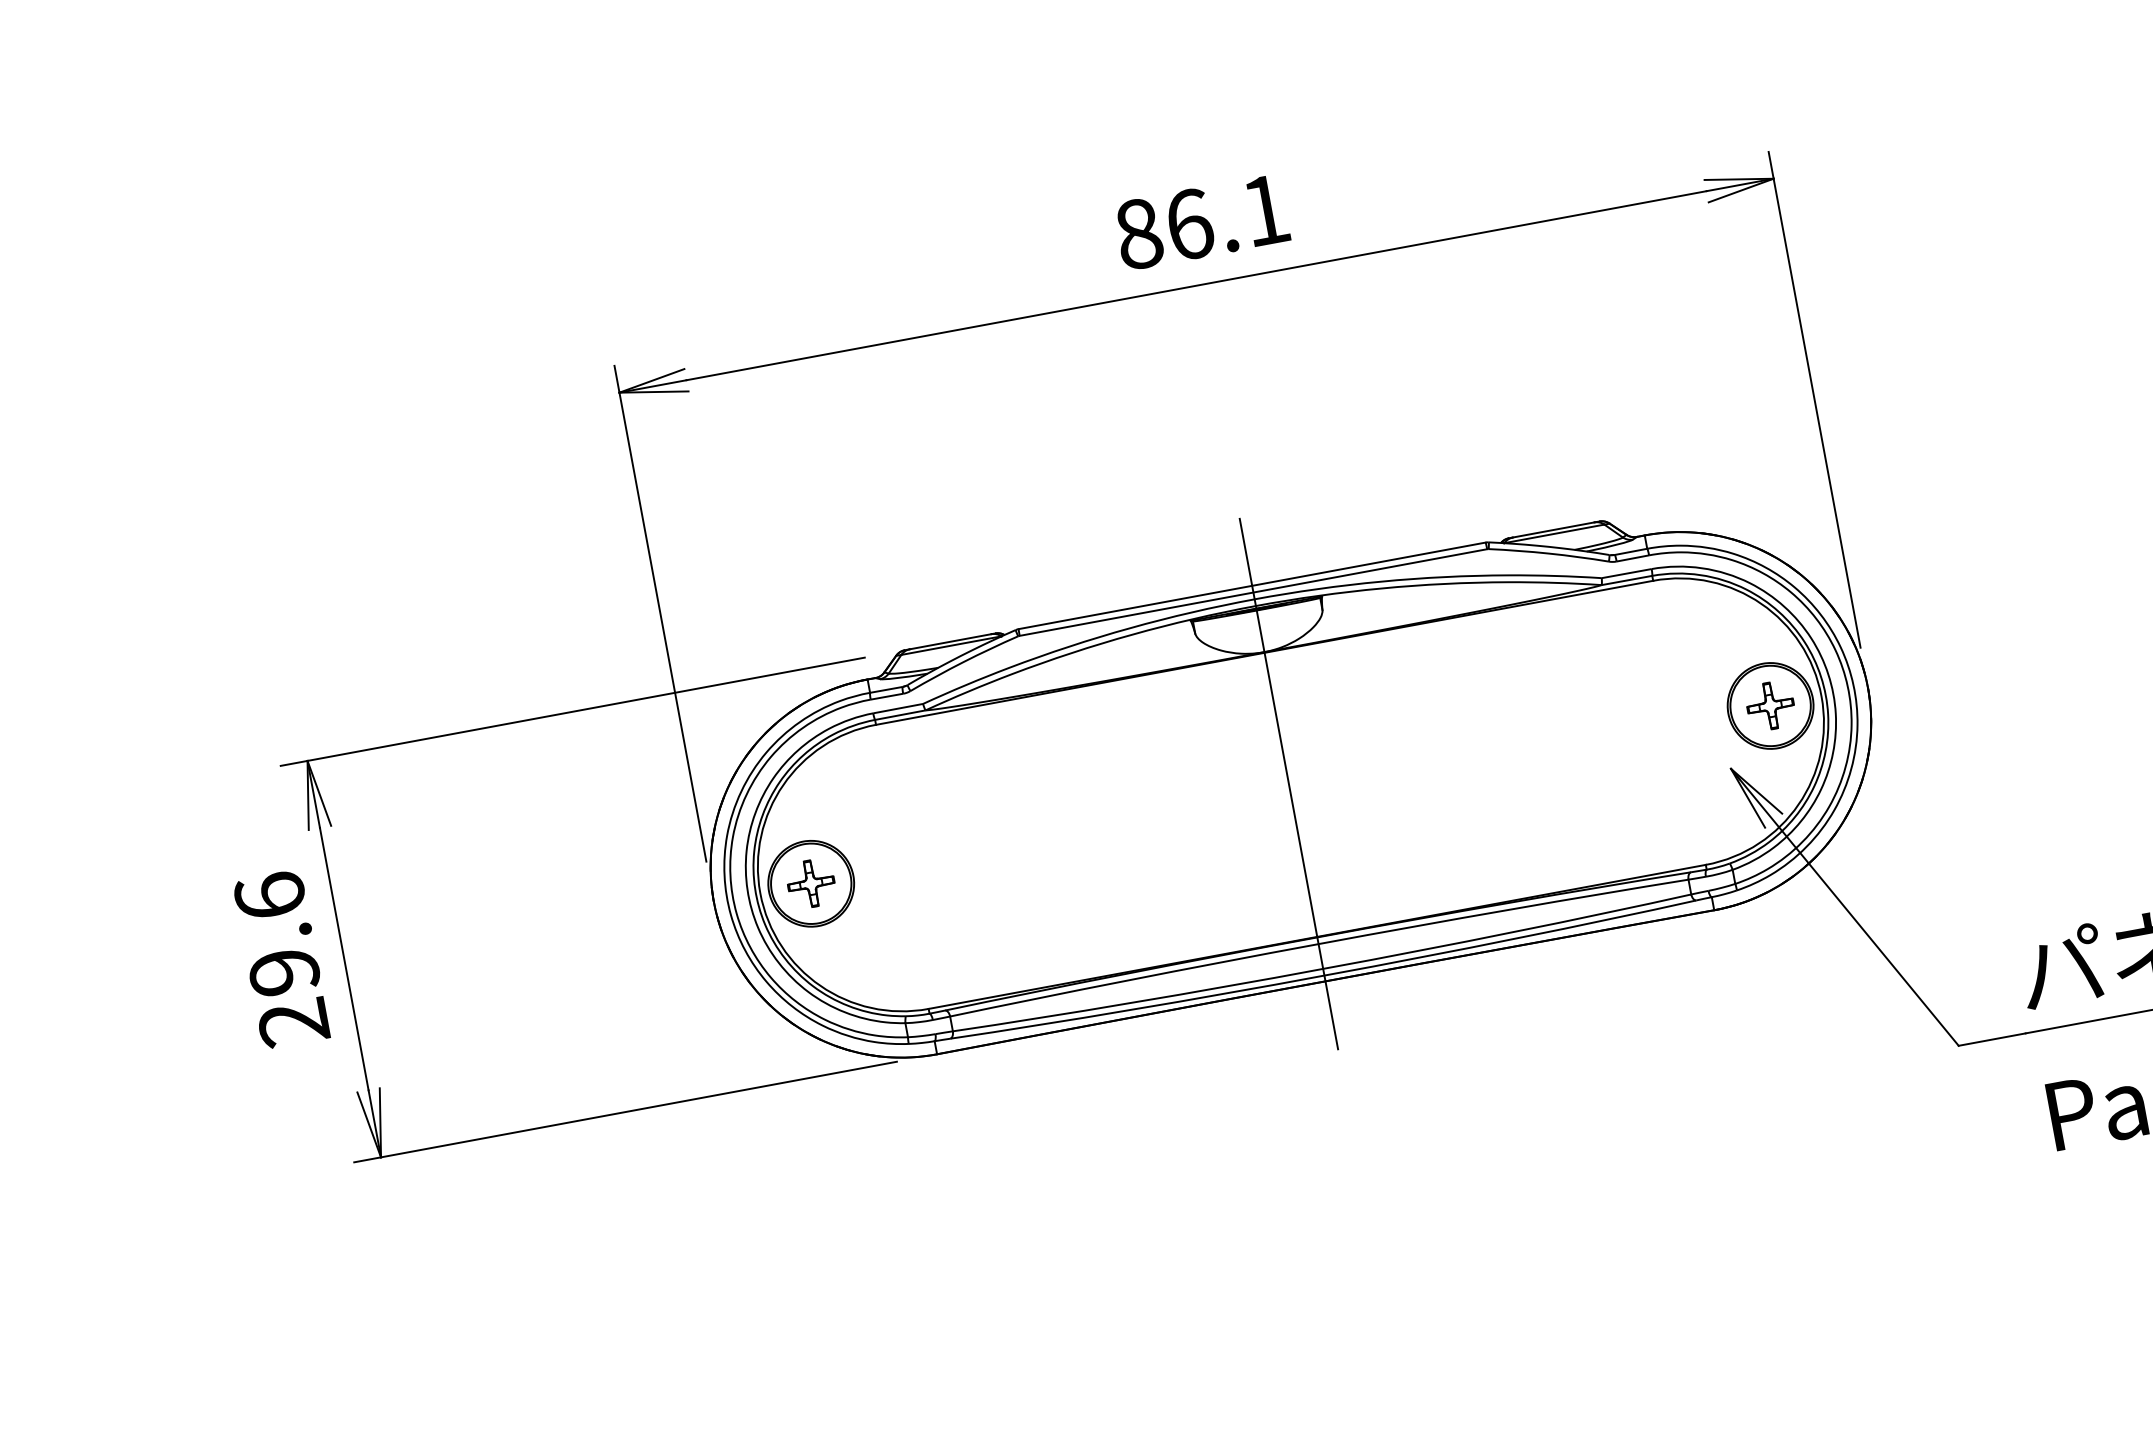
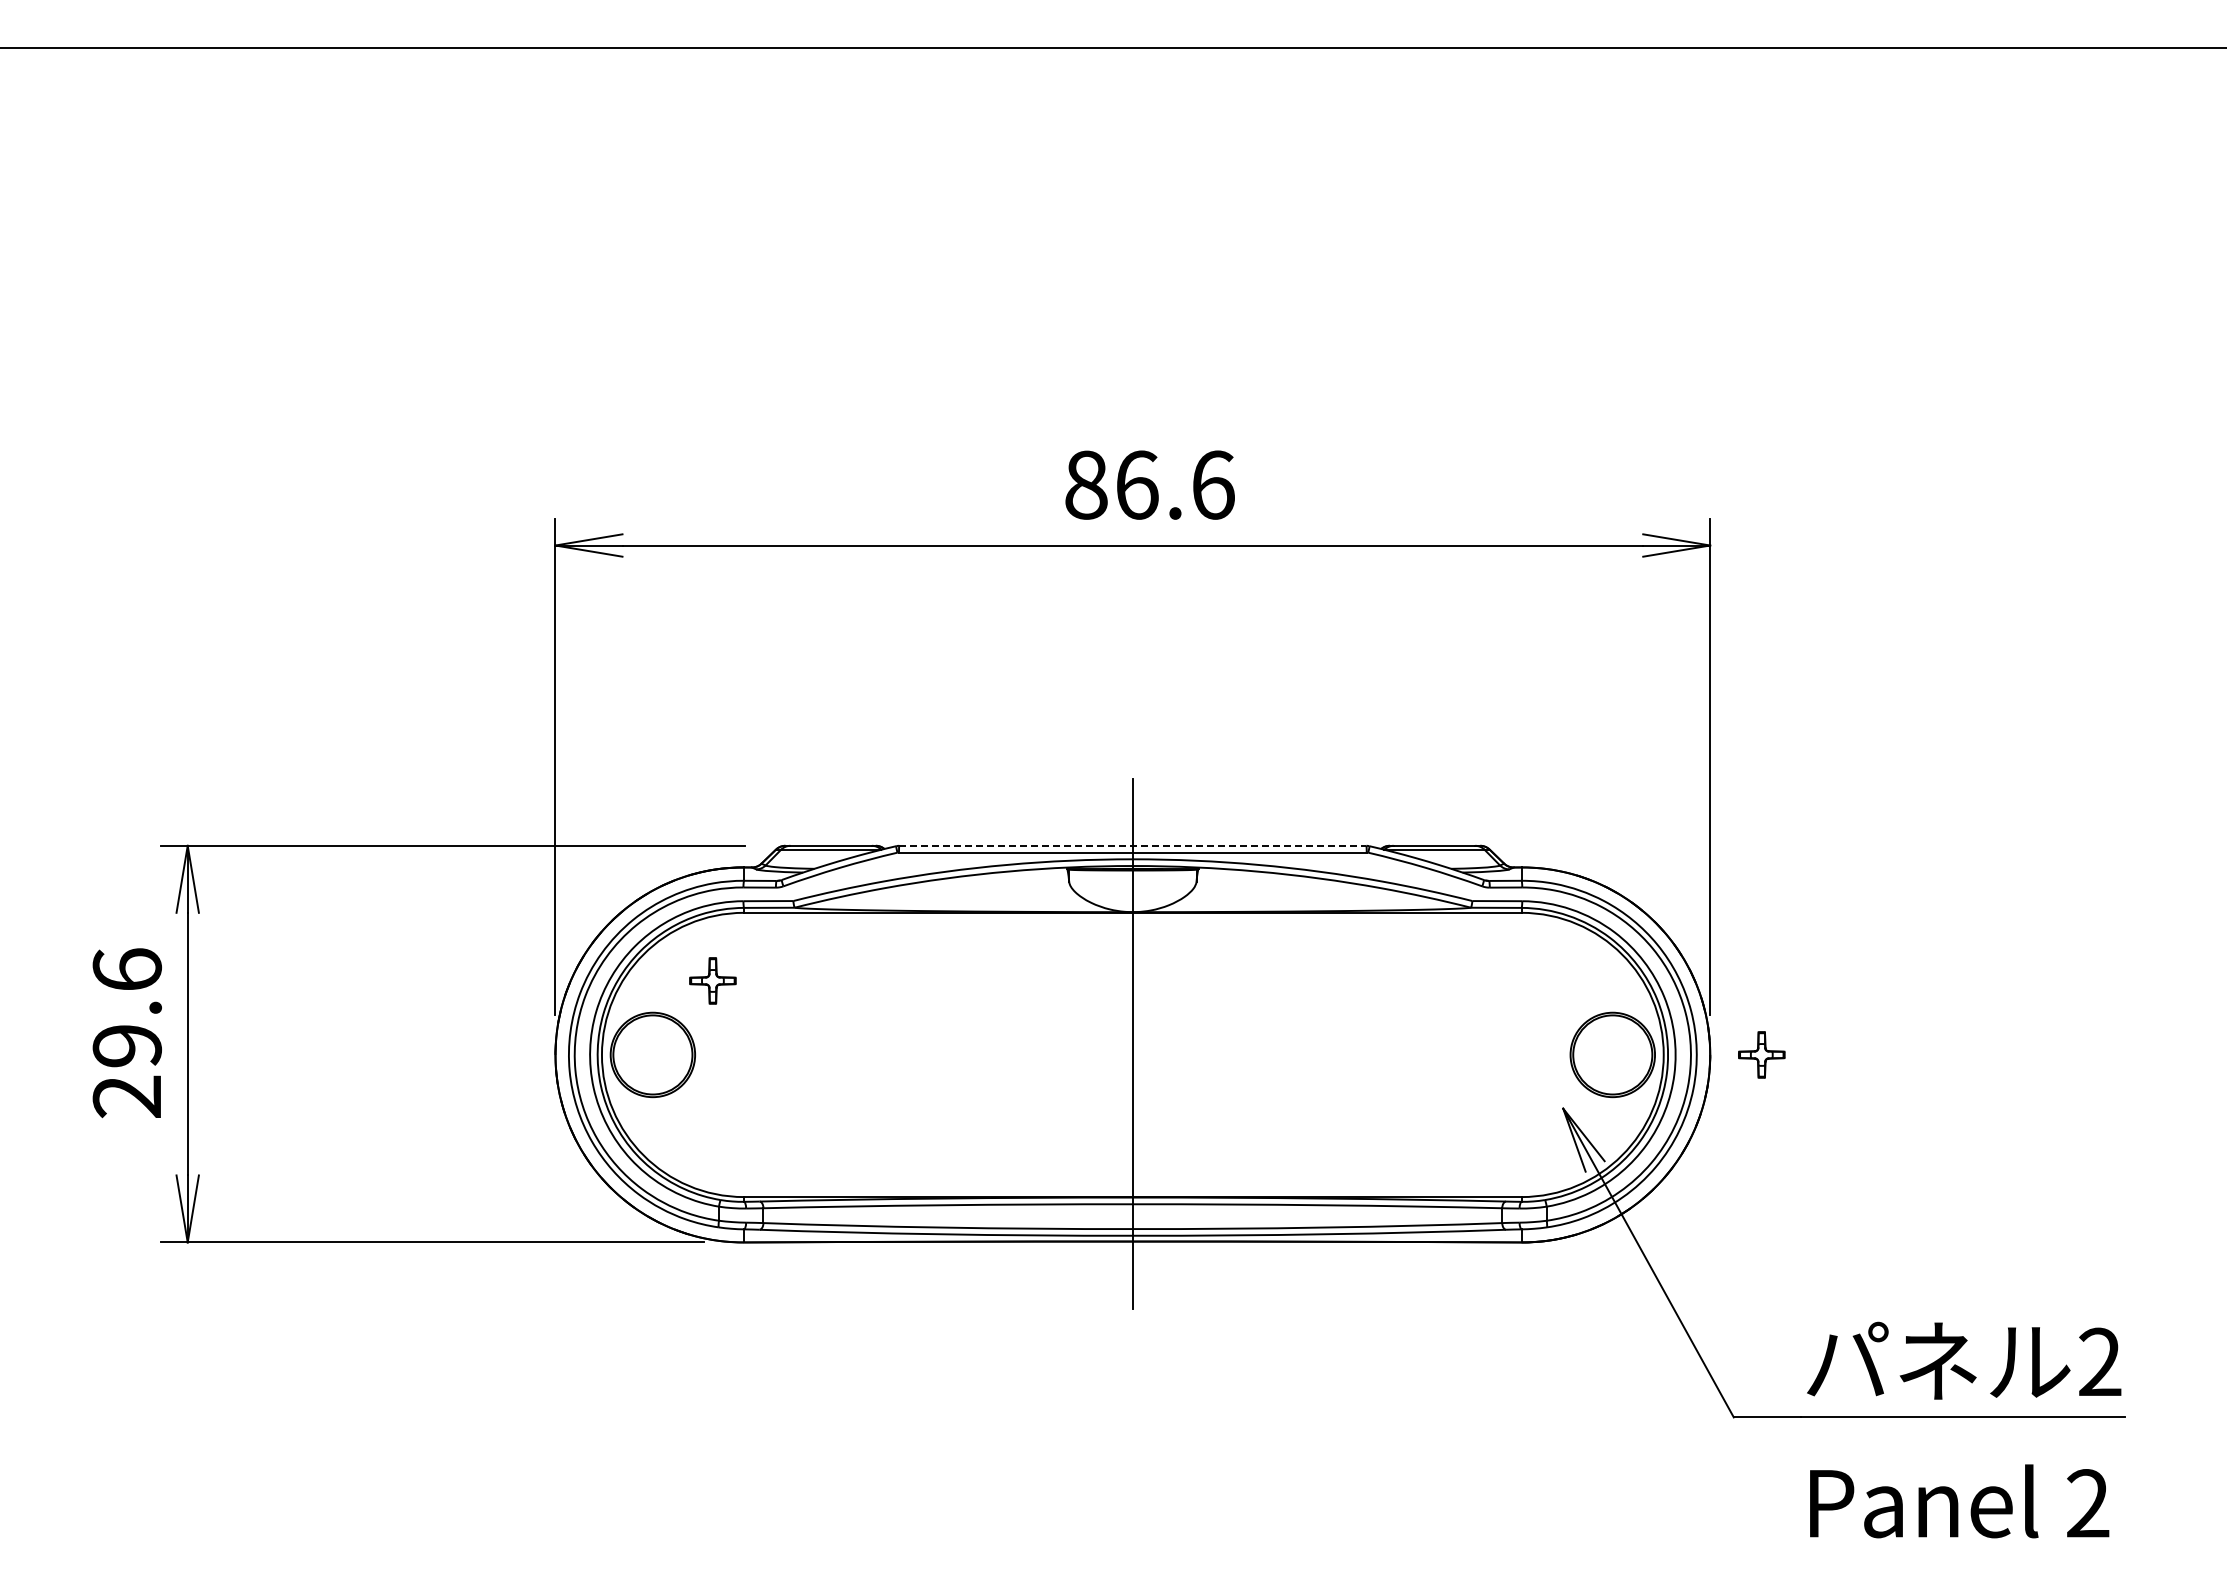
text: (1265, 209) -> (1213, 484), 86.1 -> 86.6
line: (1252, 585) -> (1133, 845), solid -> dashed
part: (1770, 705) -> (1761, 1054), moved
part: (810, 883) -> (712, 980), moved

